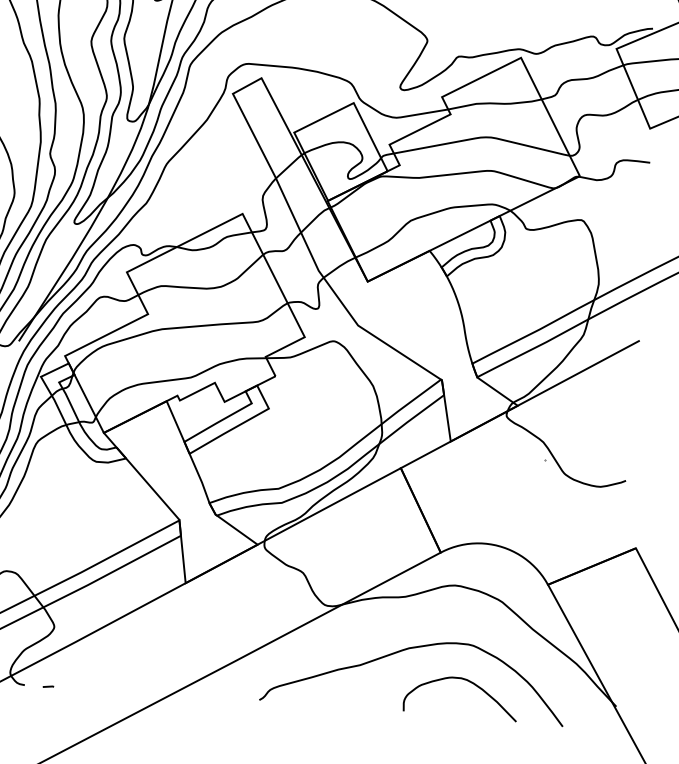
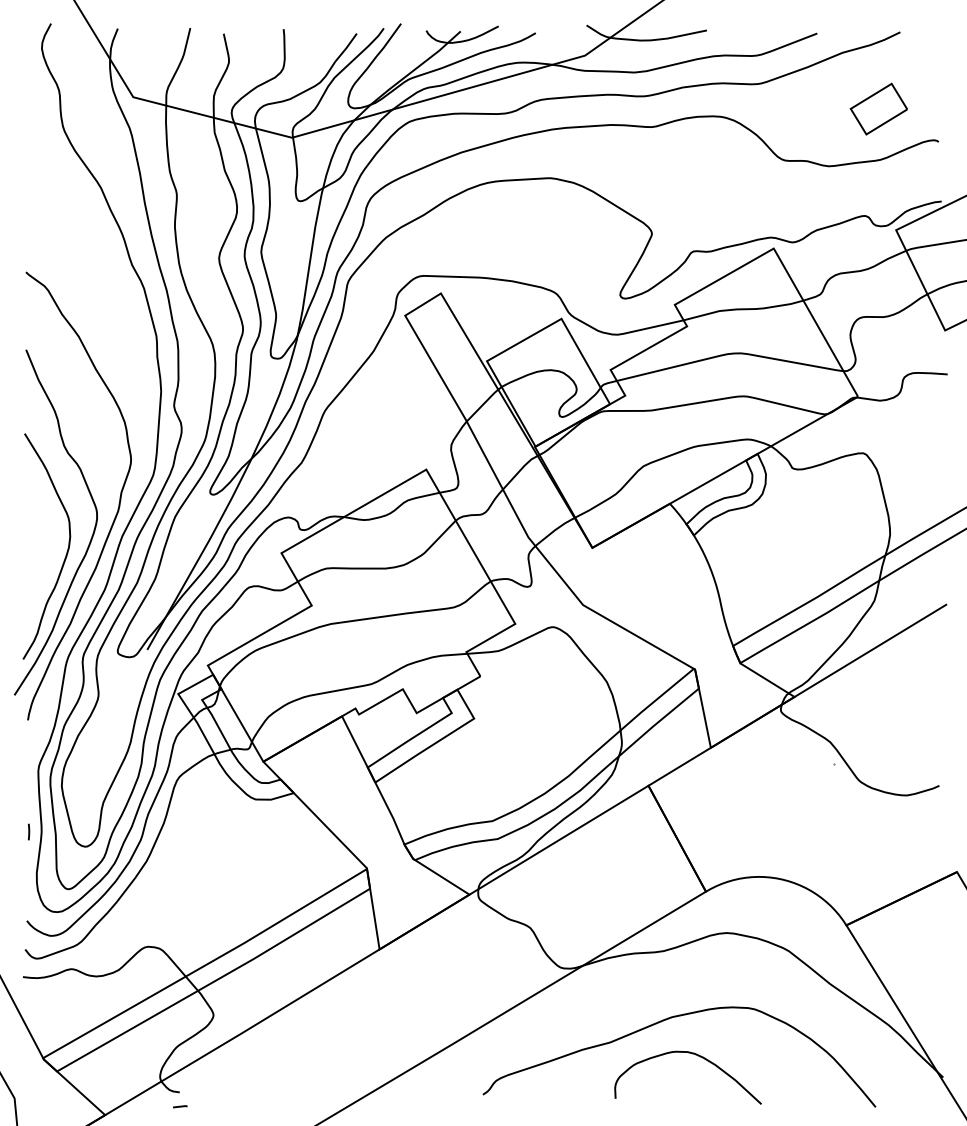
curve: (467, 681) -> (695, 1055), moved
line: (48, 686) -> (180, 1106), moved

